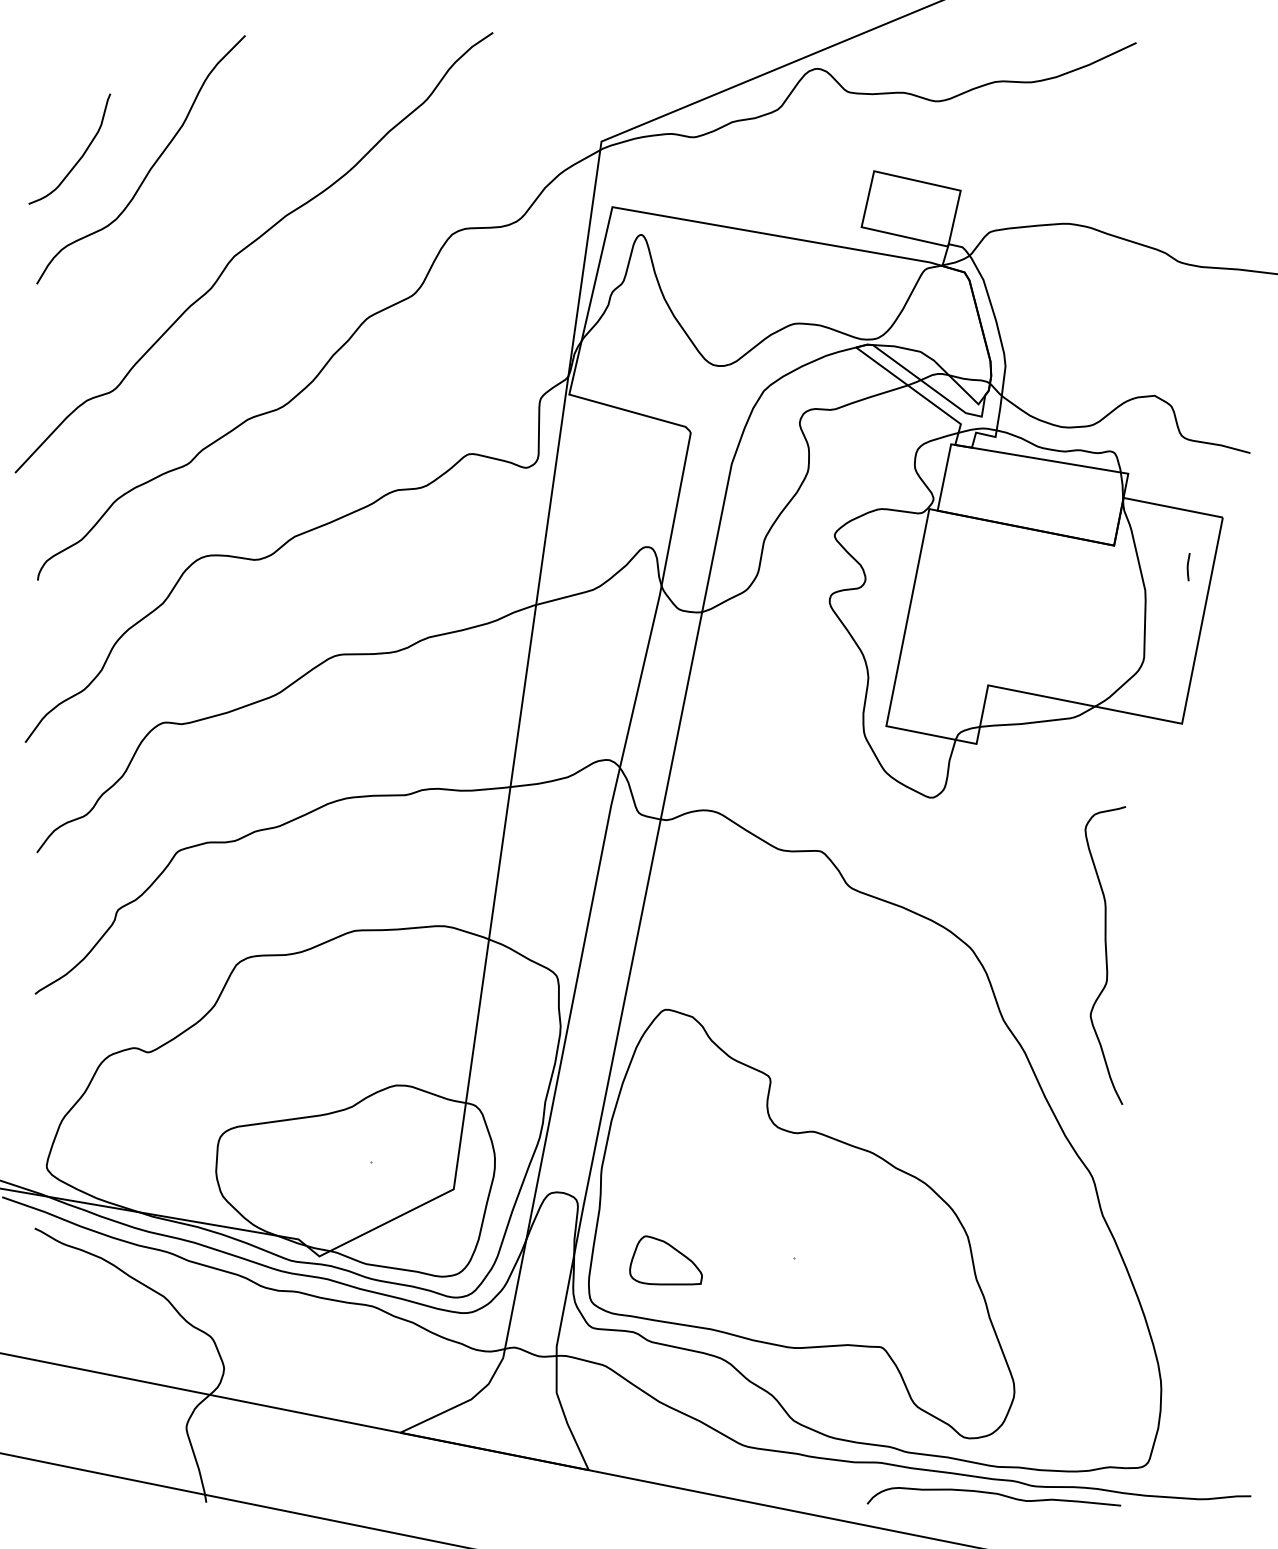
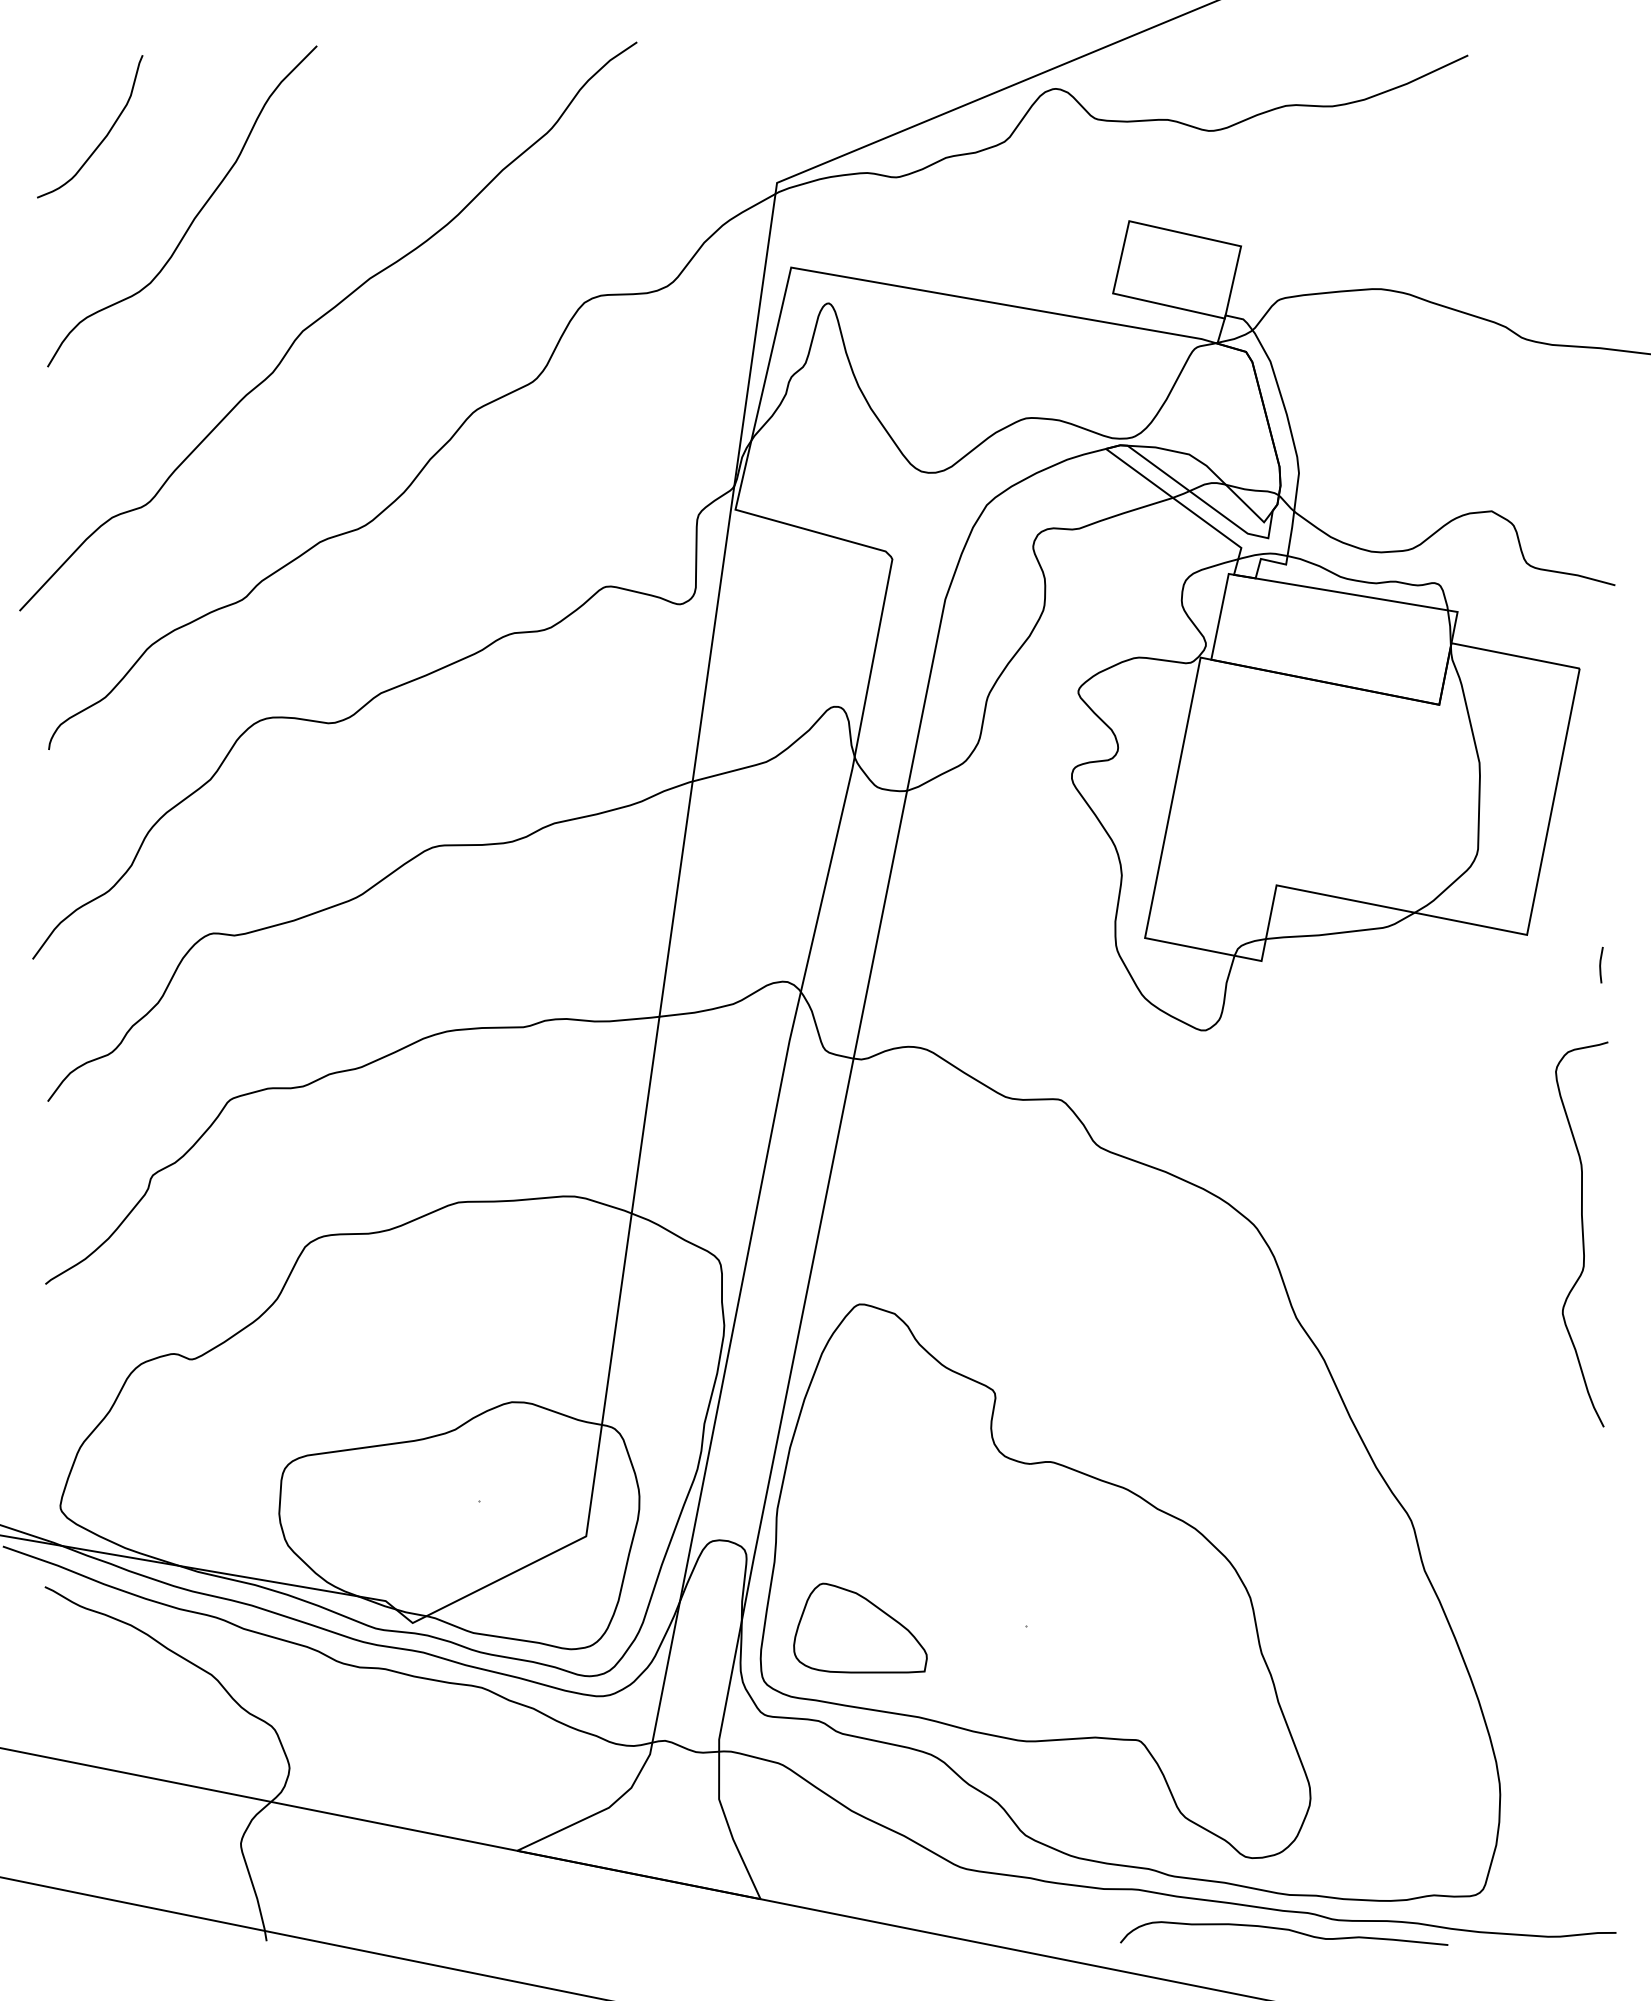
curve: (81, 155) -> (105, 134), moved
line: (1188, 567) -> (1601, 965), moved
curve: (1105, 955) -> (1581, 1234), moved
part: (665, 1260) -> (859, 1628), size x1.43

